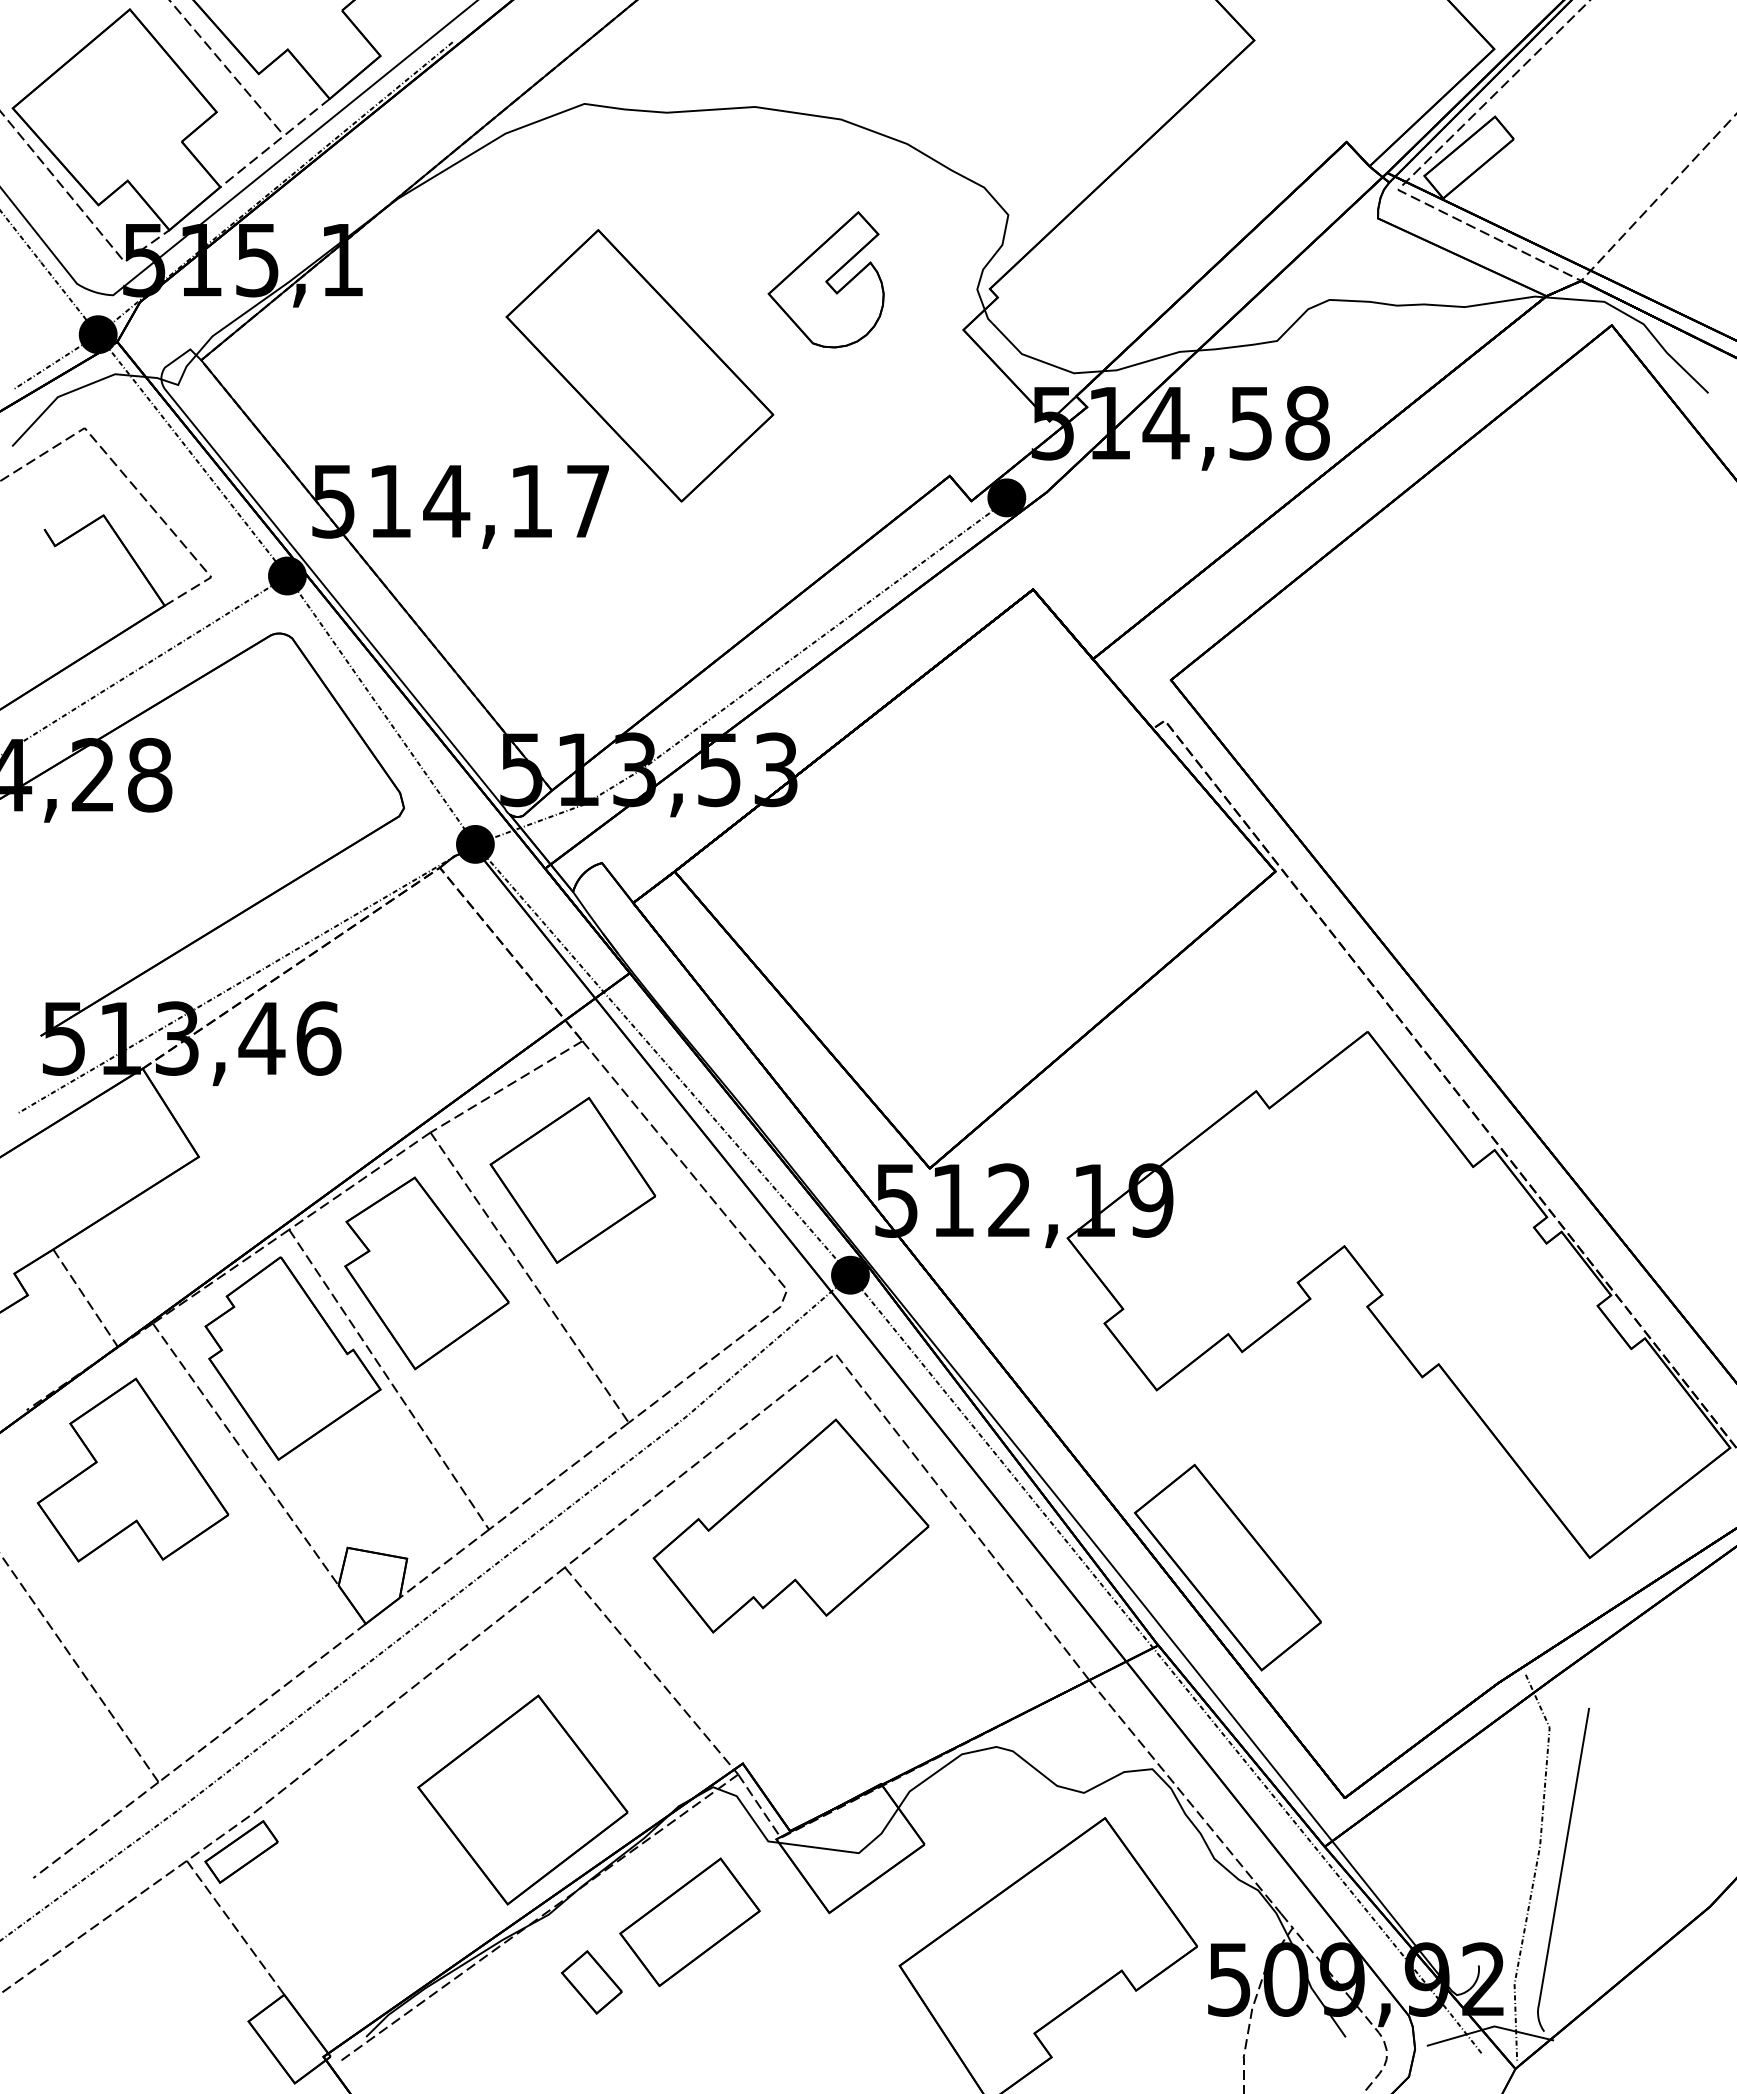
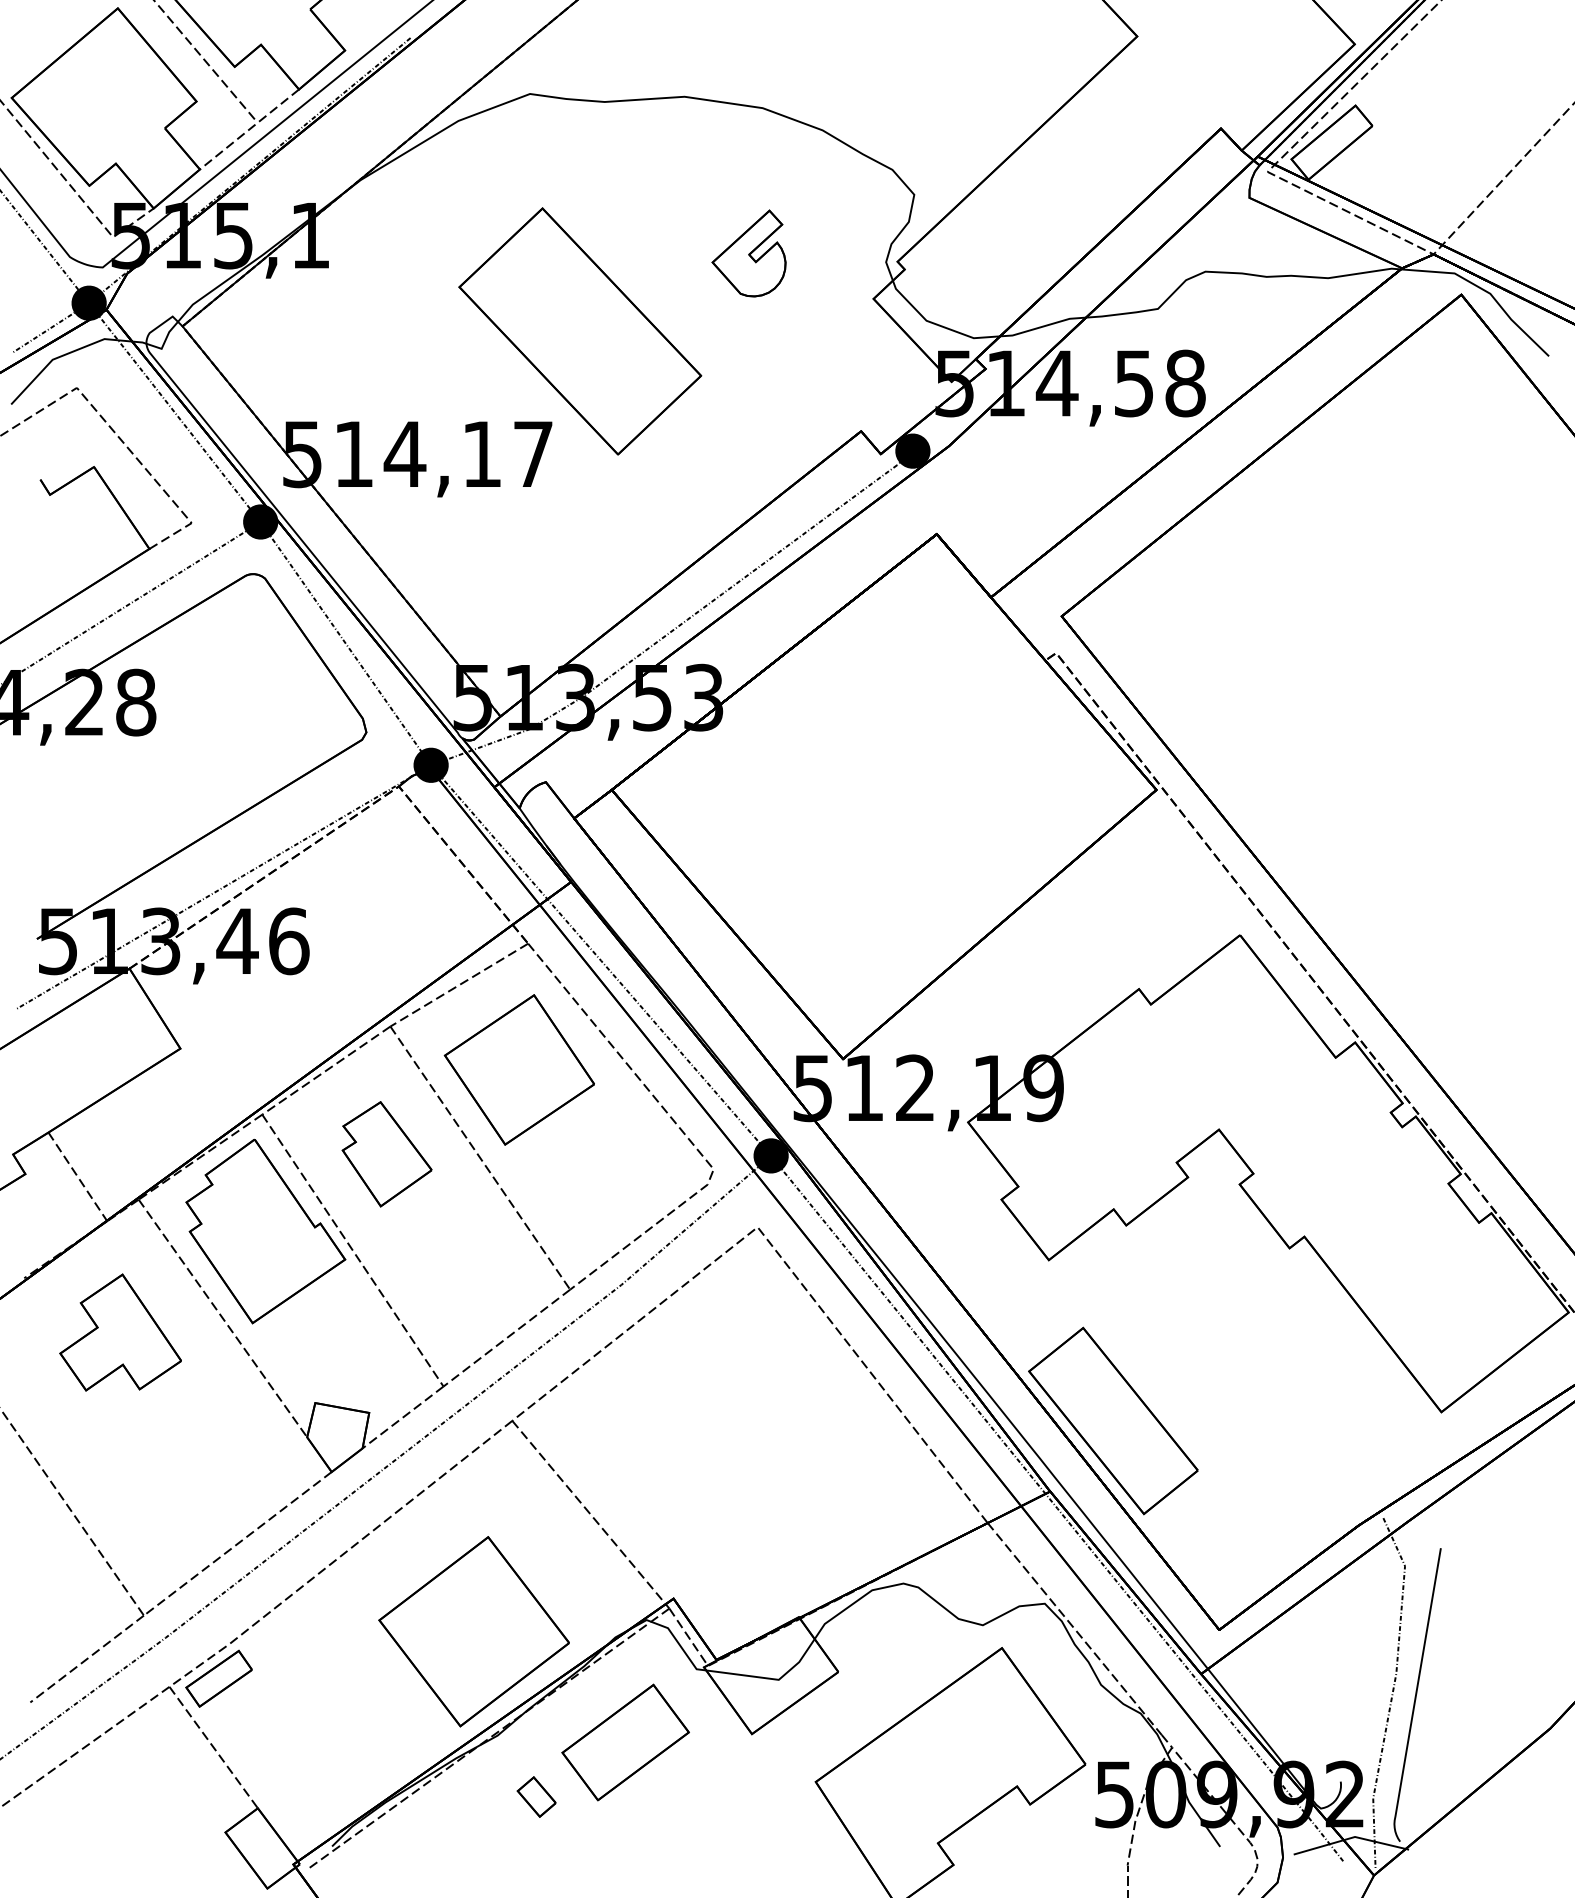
part: (825, 279) -> (748, 253), size x0.7
part: (426, 1273) -> (386, 1154), size x0.6
part: (132, 1469) -> (120, 1332), size x0.7
part: (790, 1525) -> (716, 1382), removed
part: (591, 1982) -> (536, 1797), size x0.7

